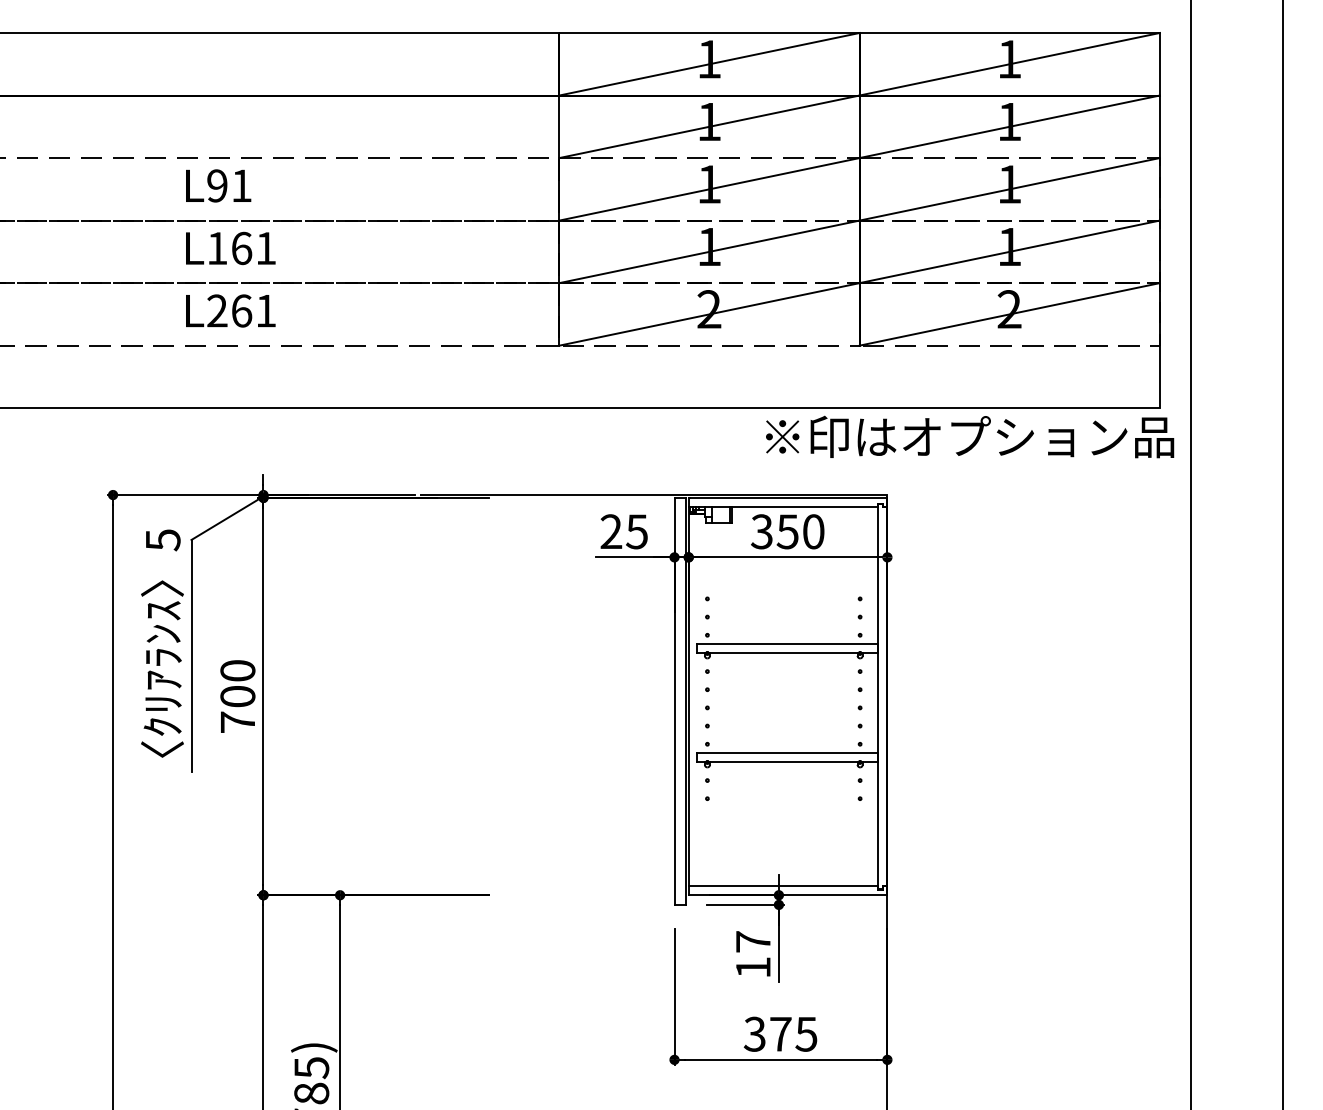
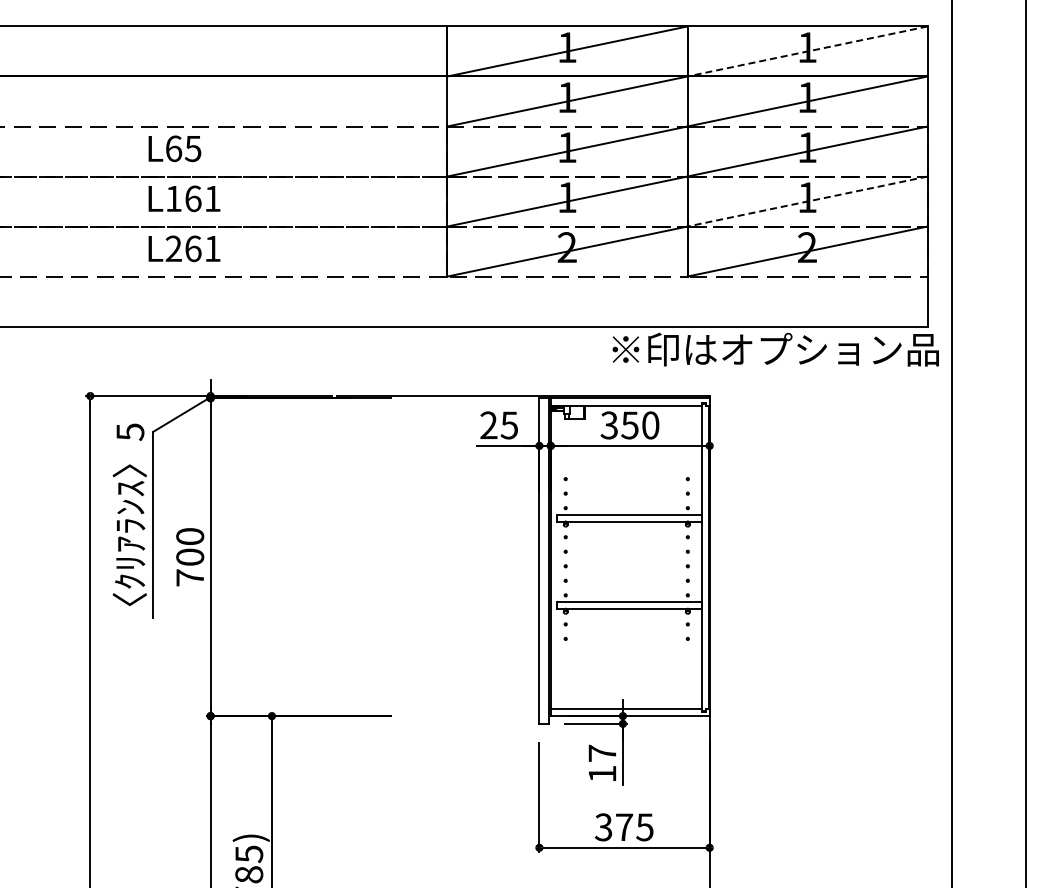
line: (1009, 64) -> (807, 51), solid -> dashed
text: (229, 185) -> (183, 148), L91 -> L65
line: (1009, 251) -> (807, 201), solid -> dashed

